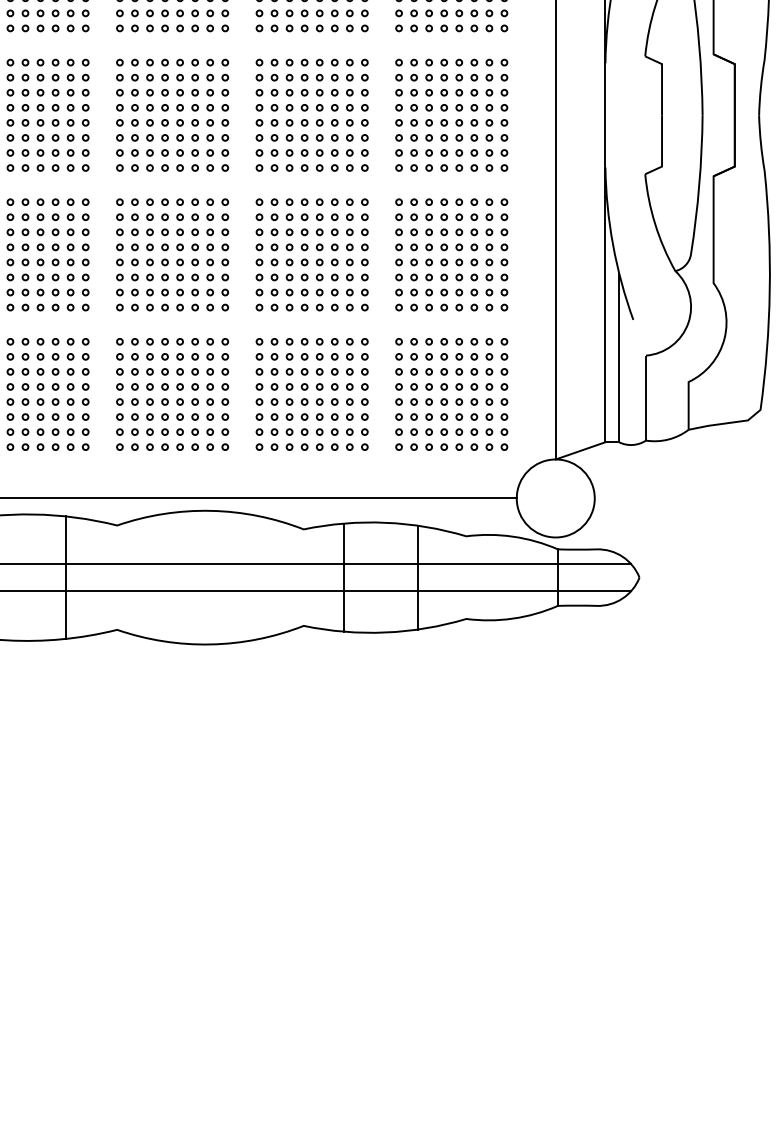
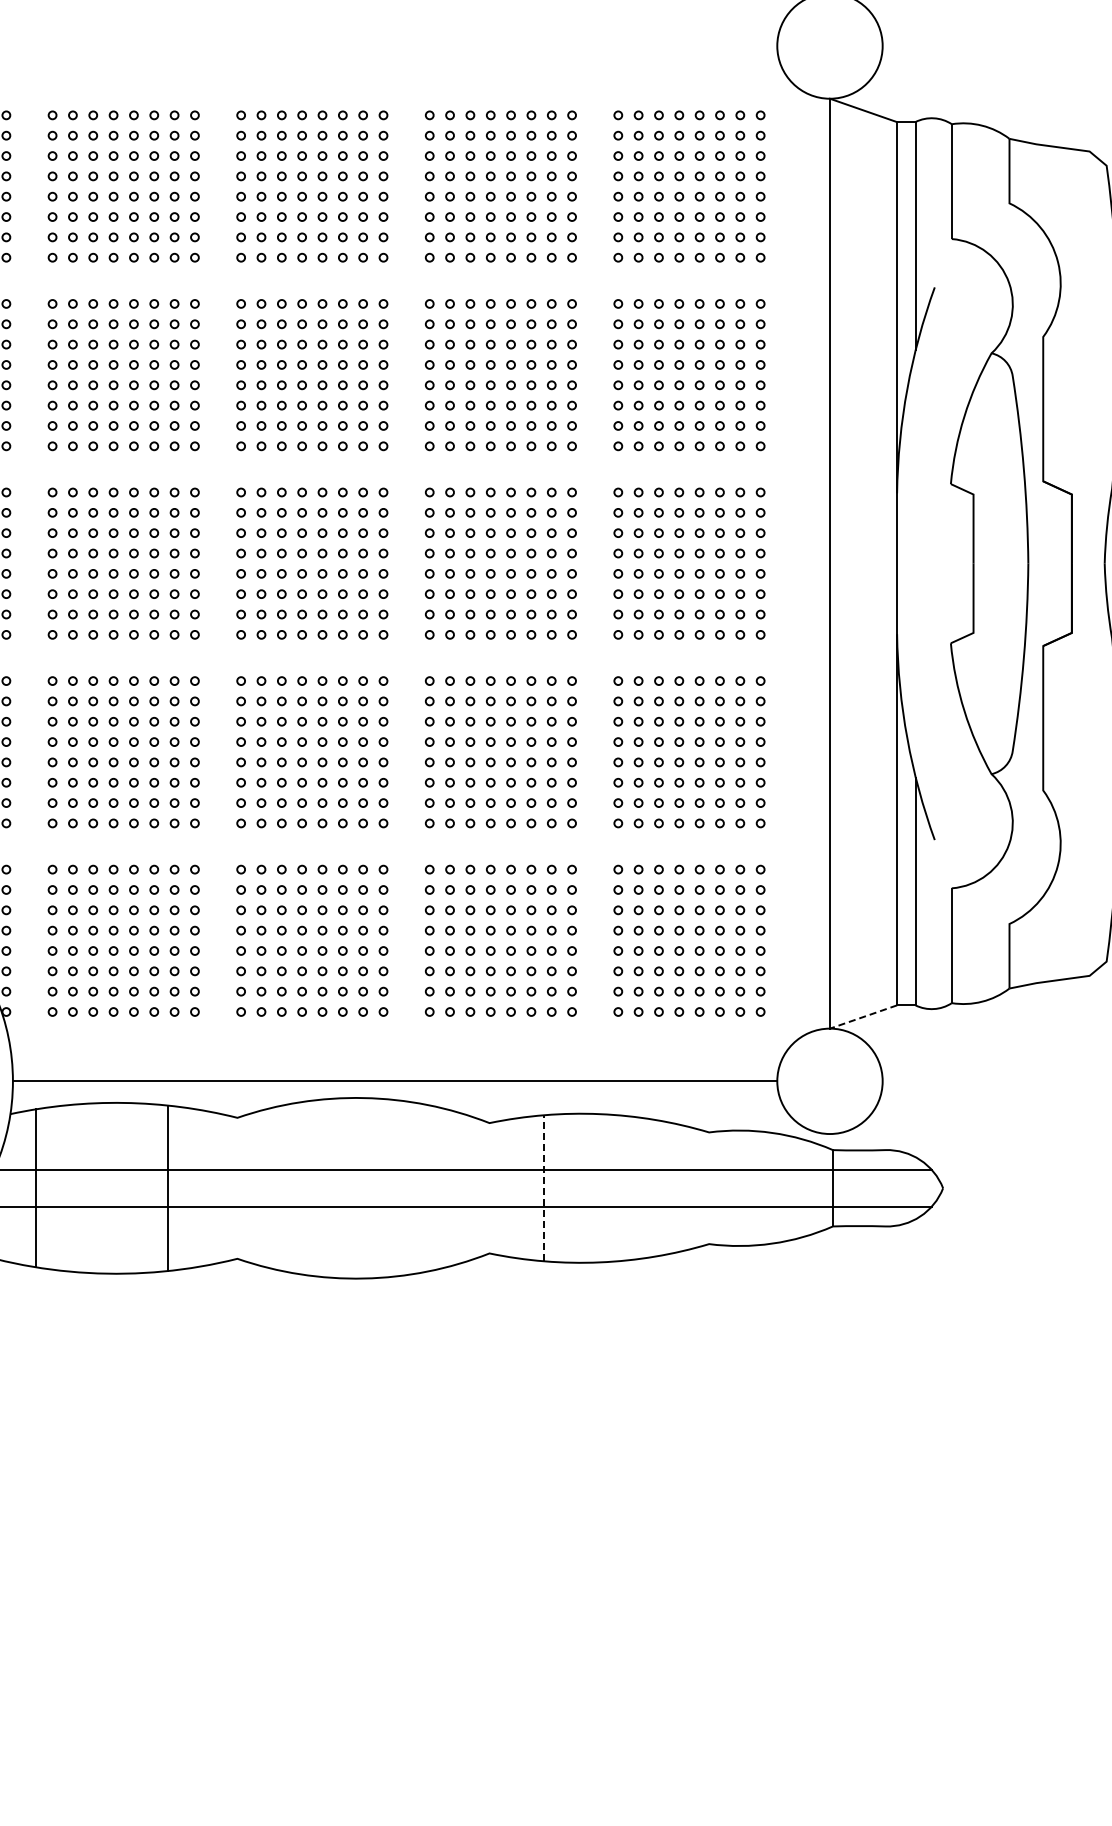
line: (580, 451) -> (863, 1017), solid -> dashed
line: (343, 577) -> (543, 1187), solid -> dashed
line: (417, 577) -> (643, 1188), removed

